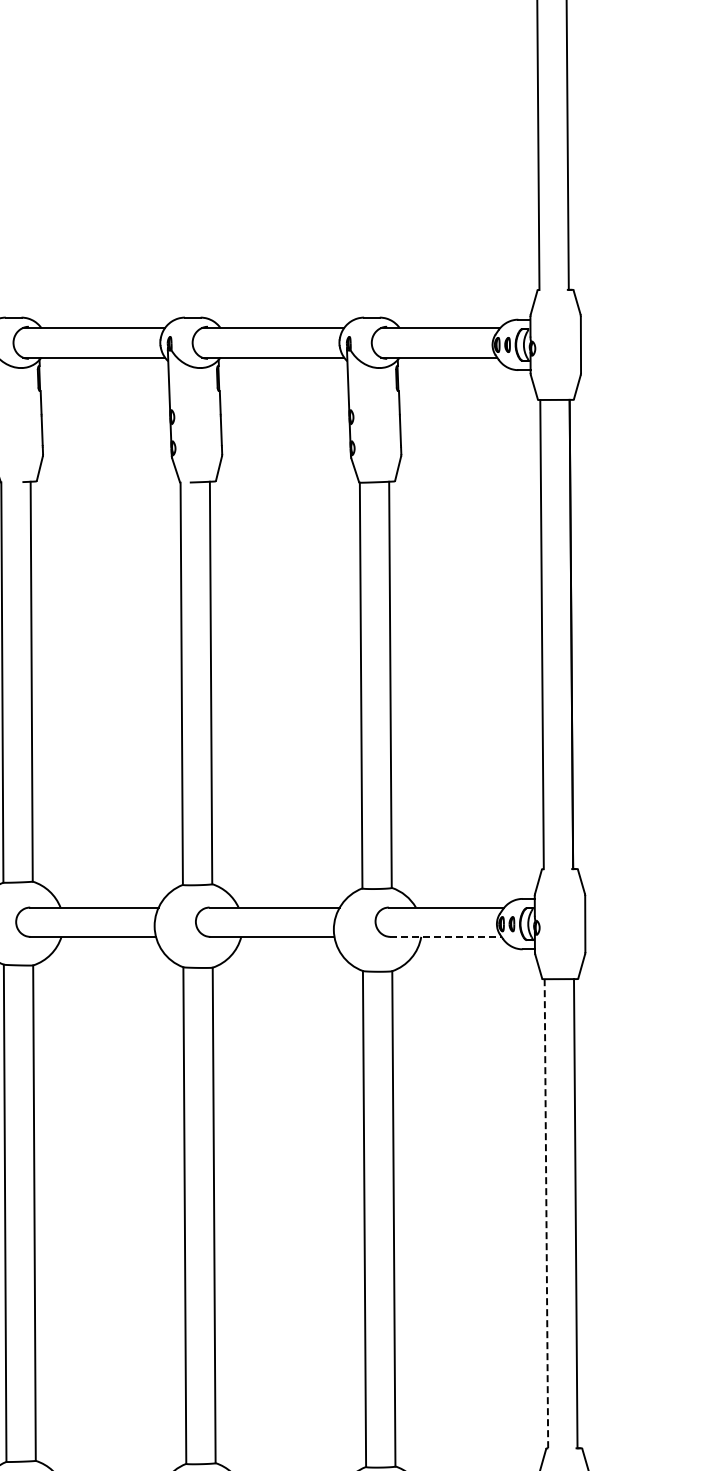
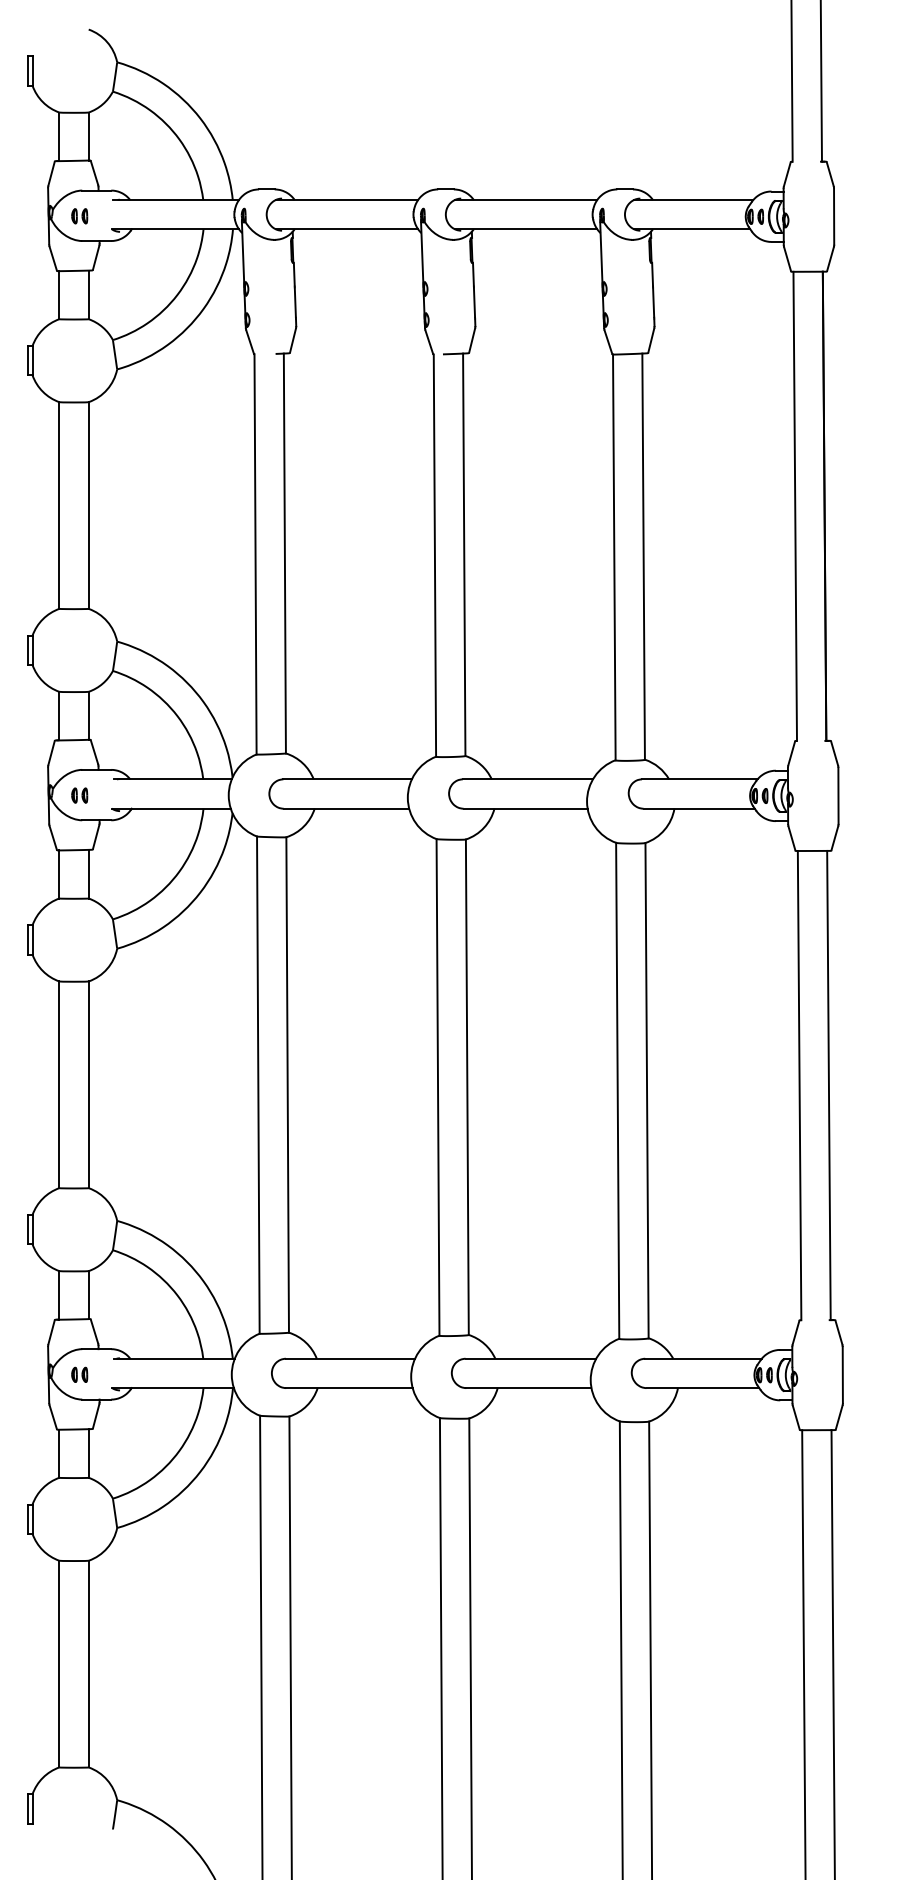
line: (446, 936) -> (699, 808), dashed -> solid
line: (546, 1213) -> (799, 1085), dashed -> solid

